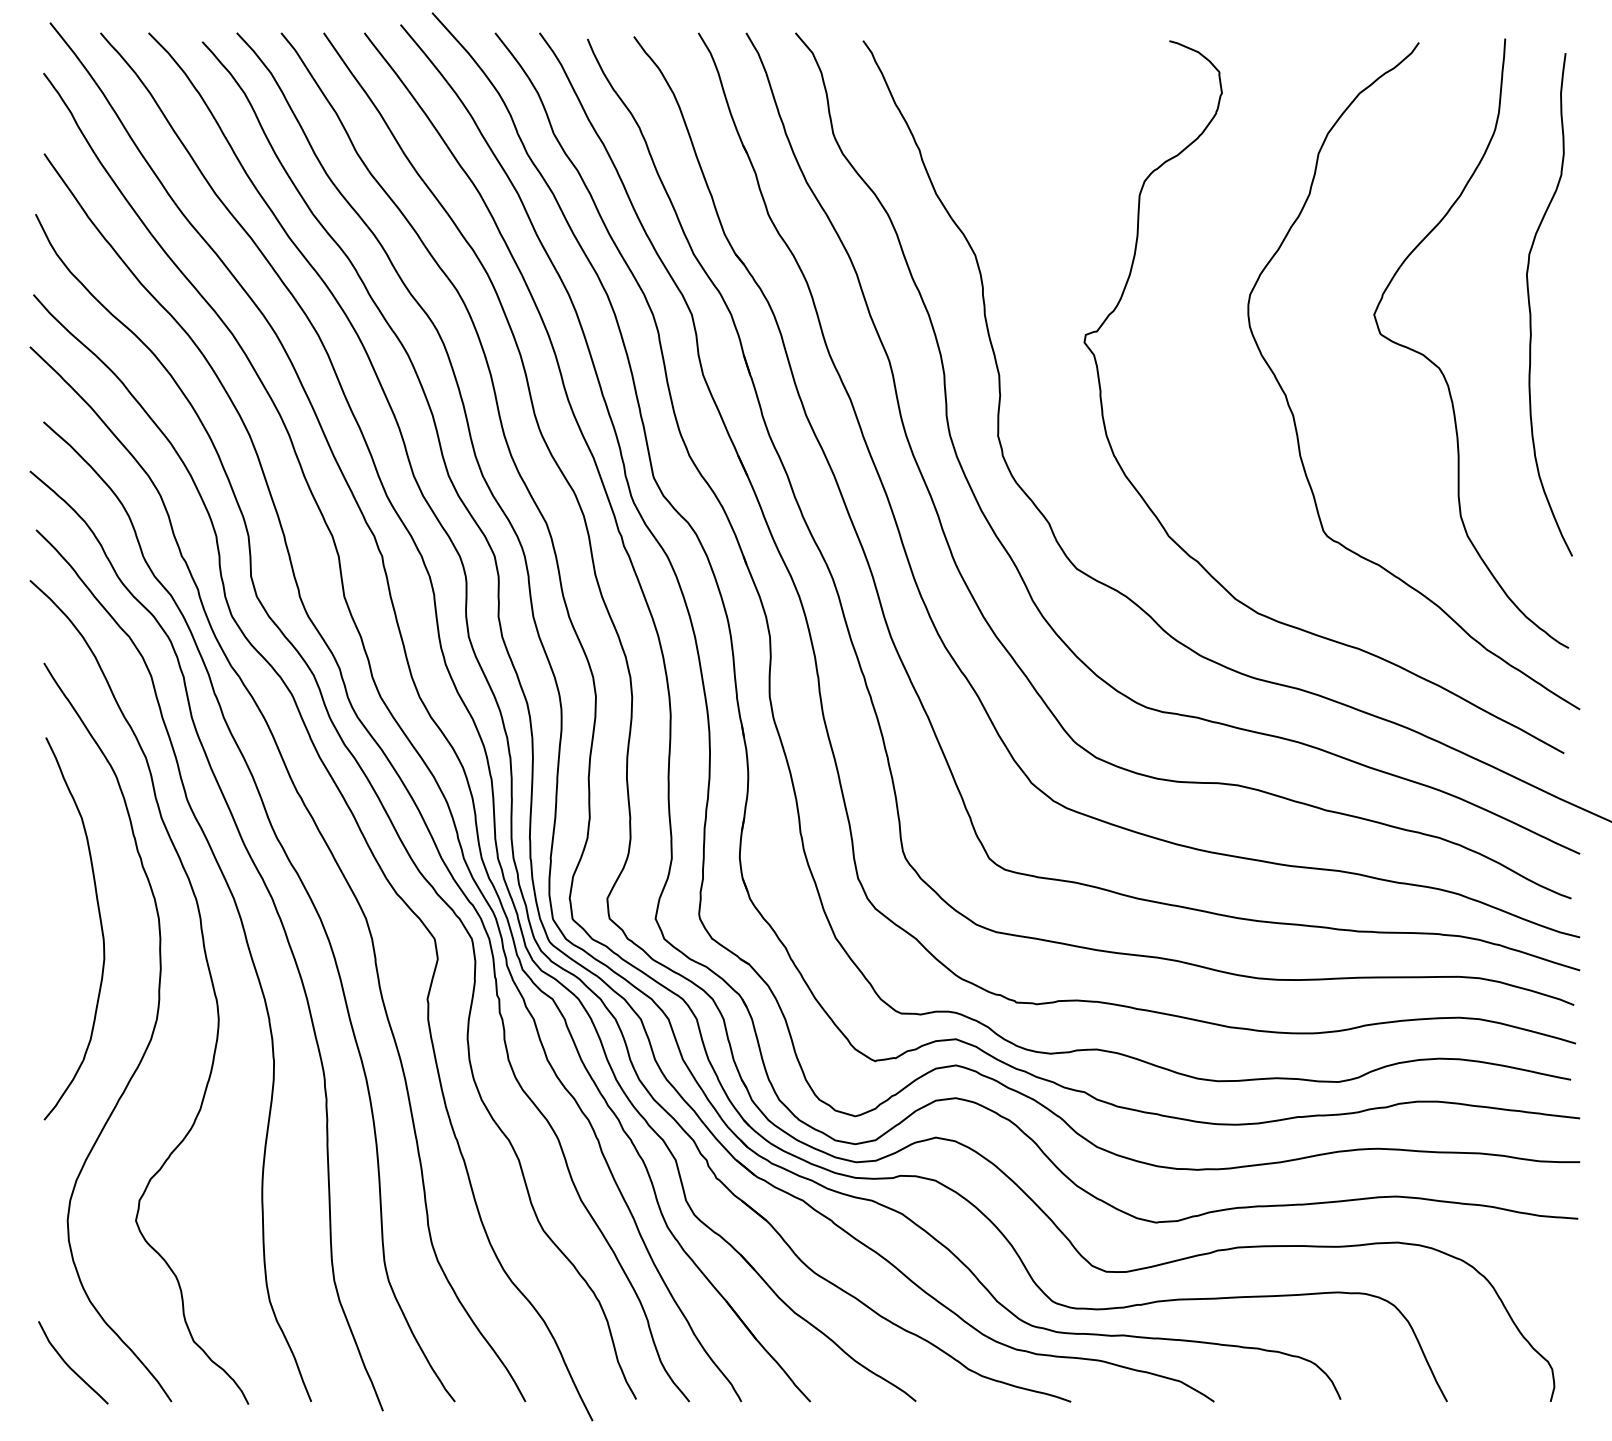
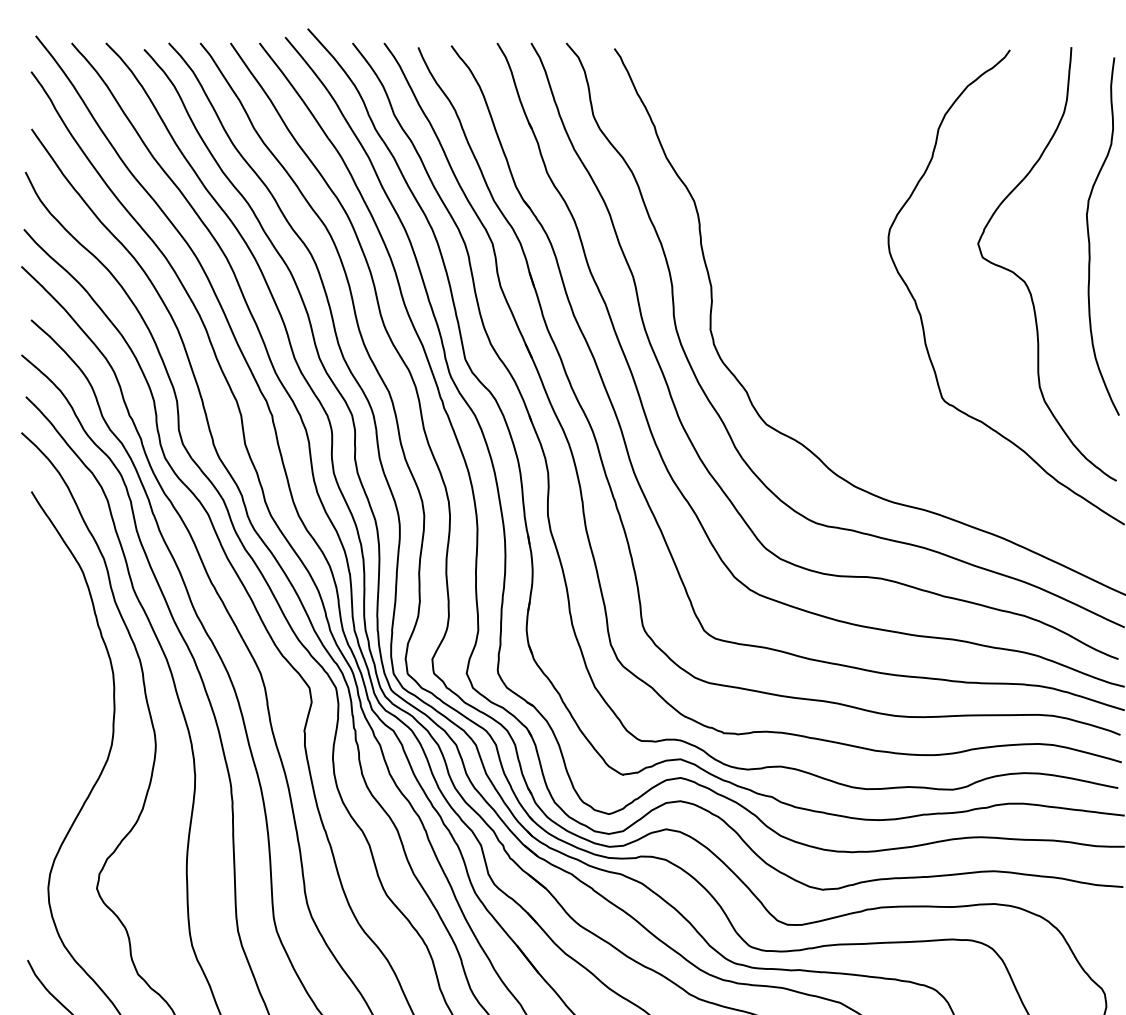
curve: (1157, 516) -> (823, 387), removed
curve: (100, 926) -> (71, 679), removed

